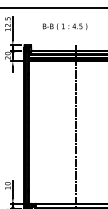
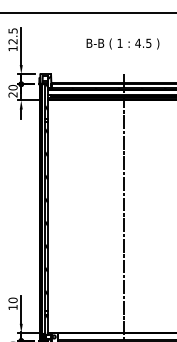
text: (65, 26) -> (123, 43), moved

